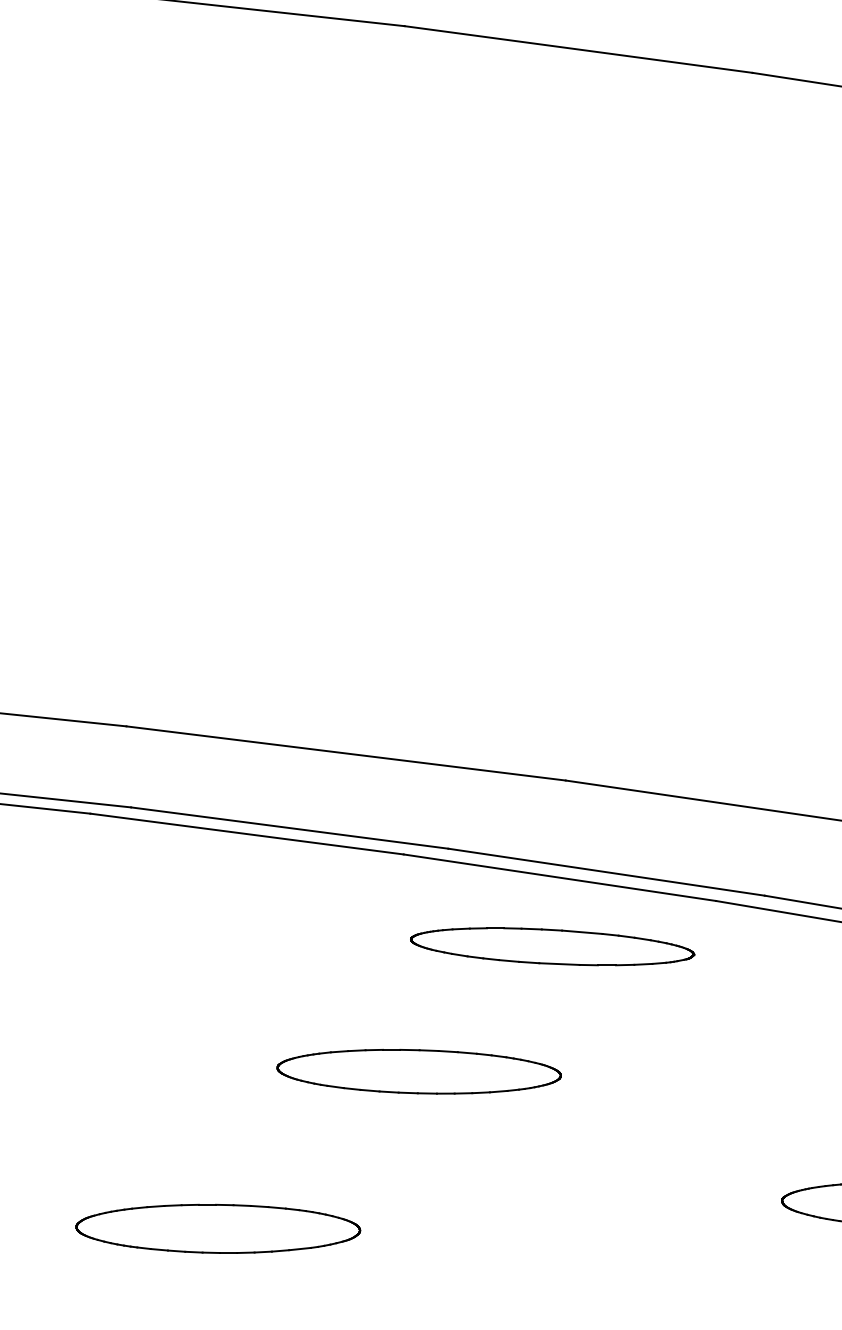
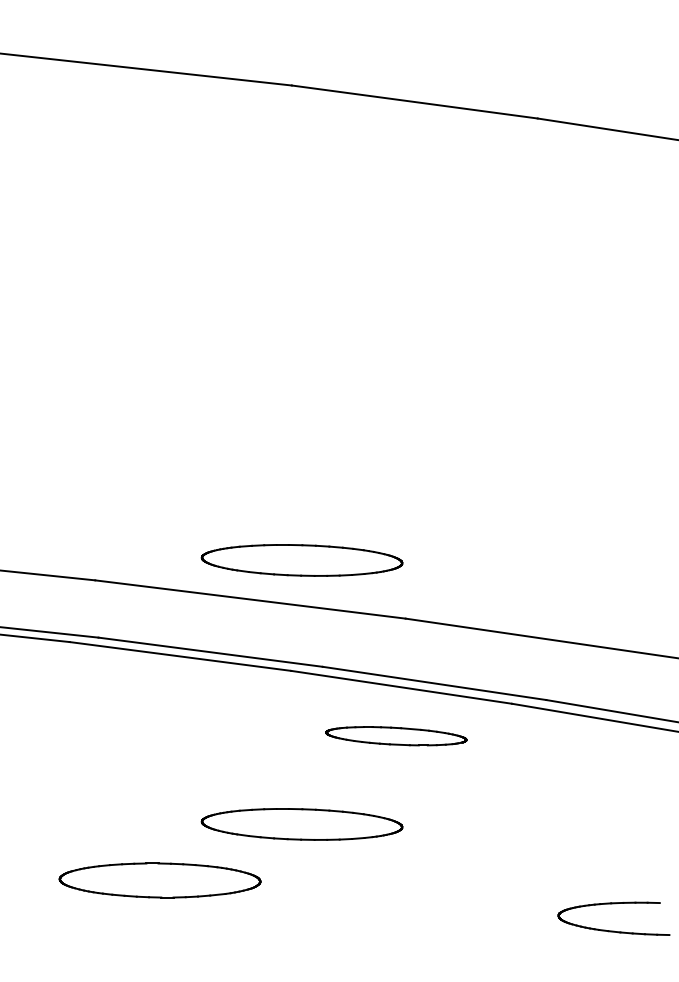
part: (418, 698) -> (301, 560), added
part: (552, 947) -> (396, 736), size x0.7
part: (217, 1228) -> (159, 880), moved

